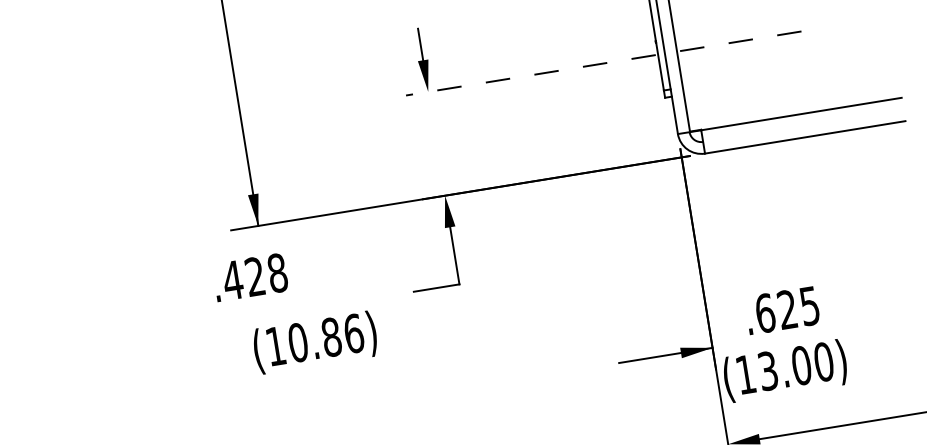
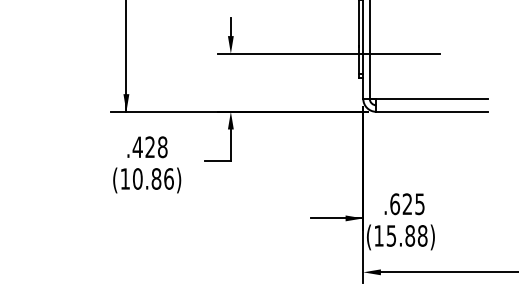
line: (604, 62) -> (329, 53), dashed -> solid
text: (250, 277) -> (147, 147), moved
text: (796, 365) -> (407, 235), (13.00) -> (15.88)

